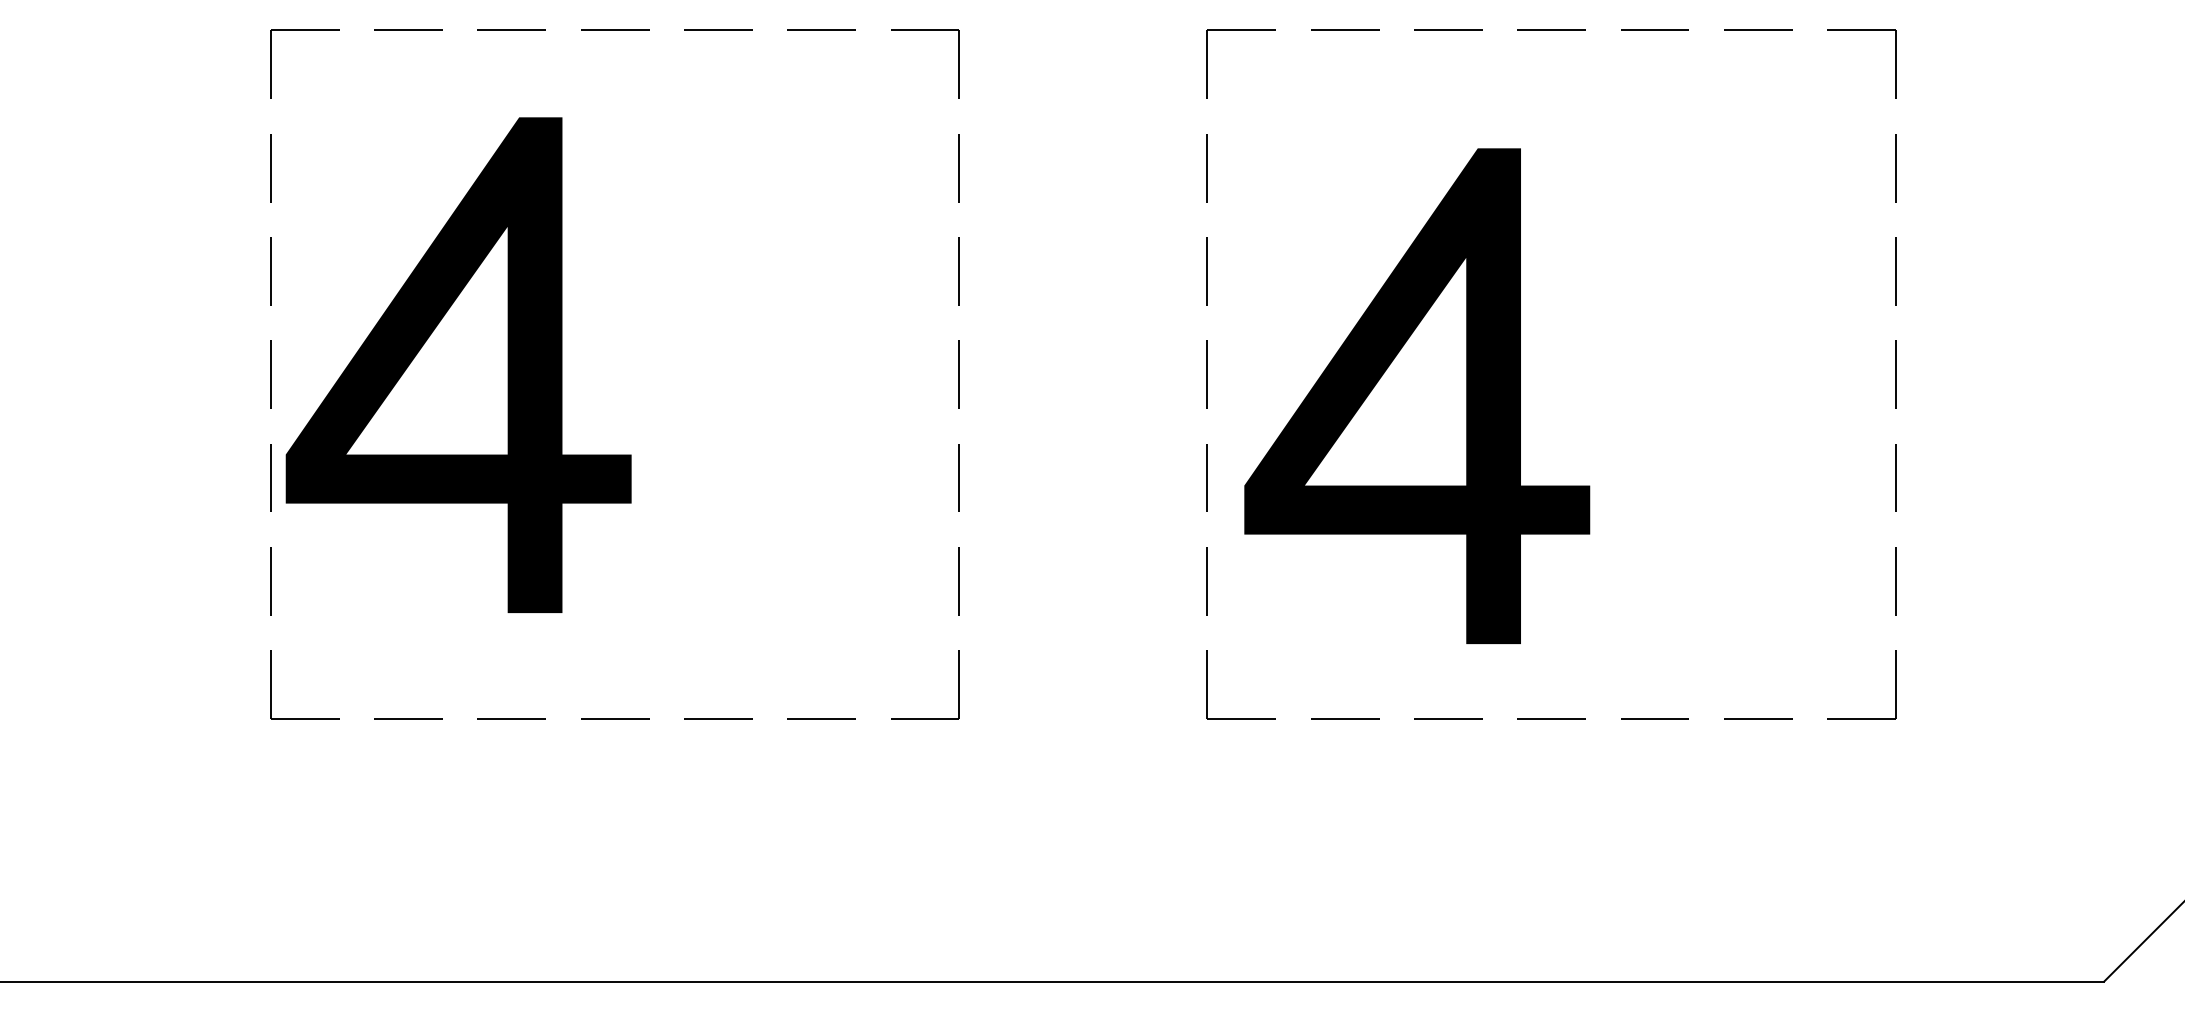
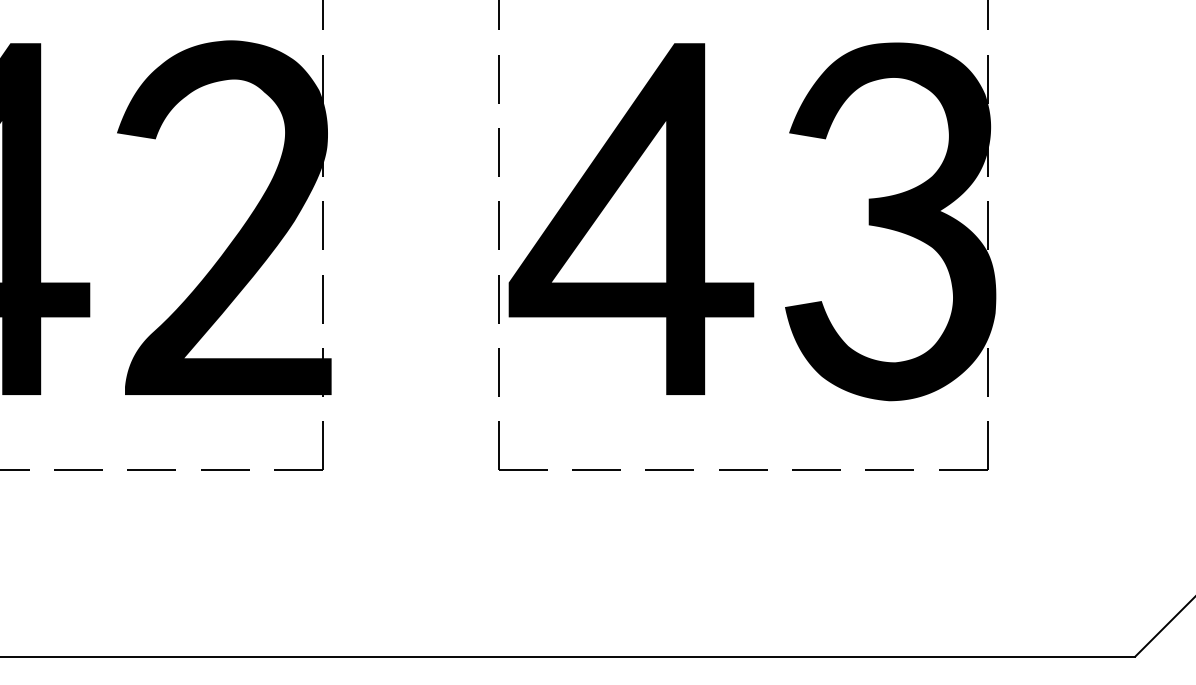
fill: (820, 363) -> (224, 217), added
fill: (1759, 368) -> (890, 221), added
part: (1417, 395) -> (631, 218), moved

